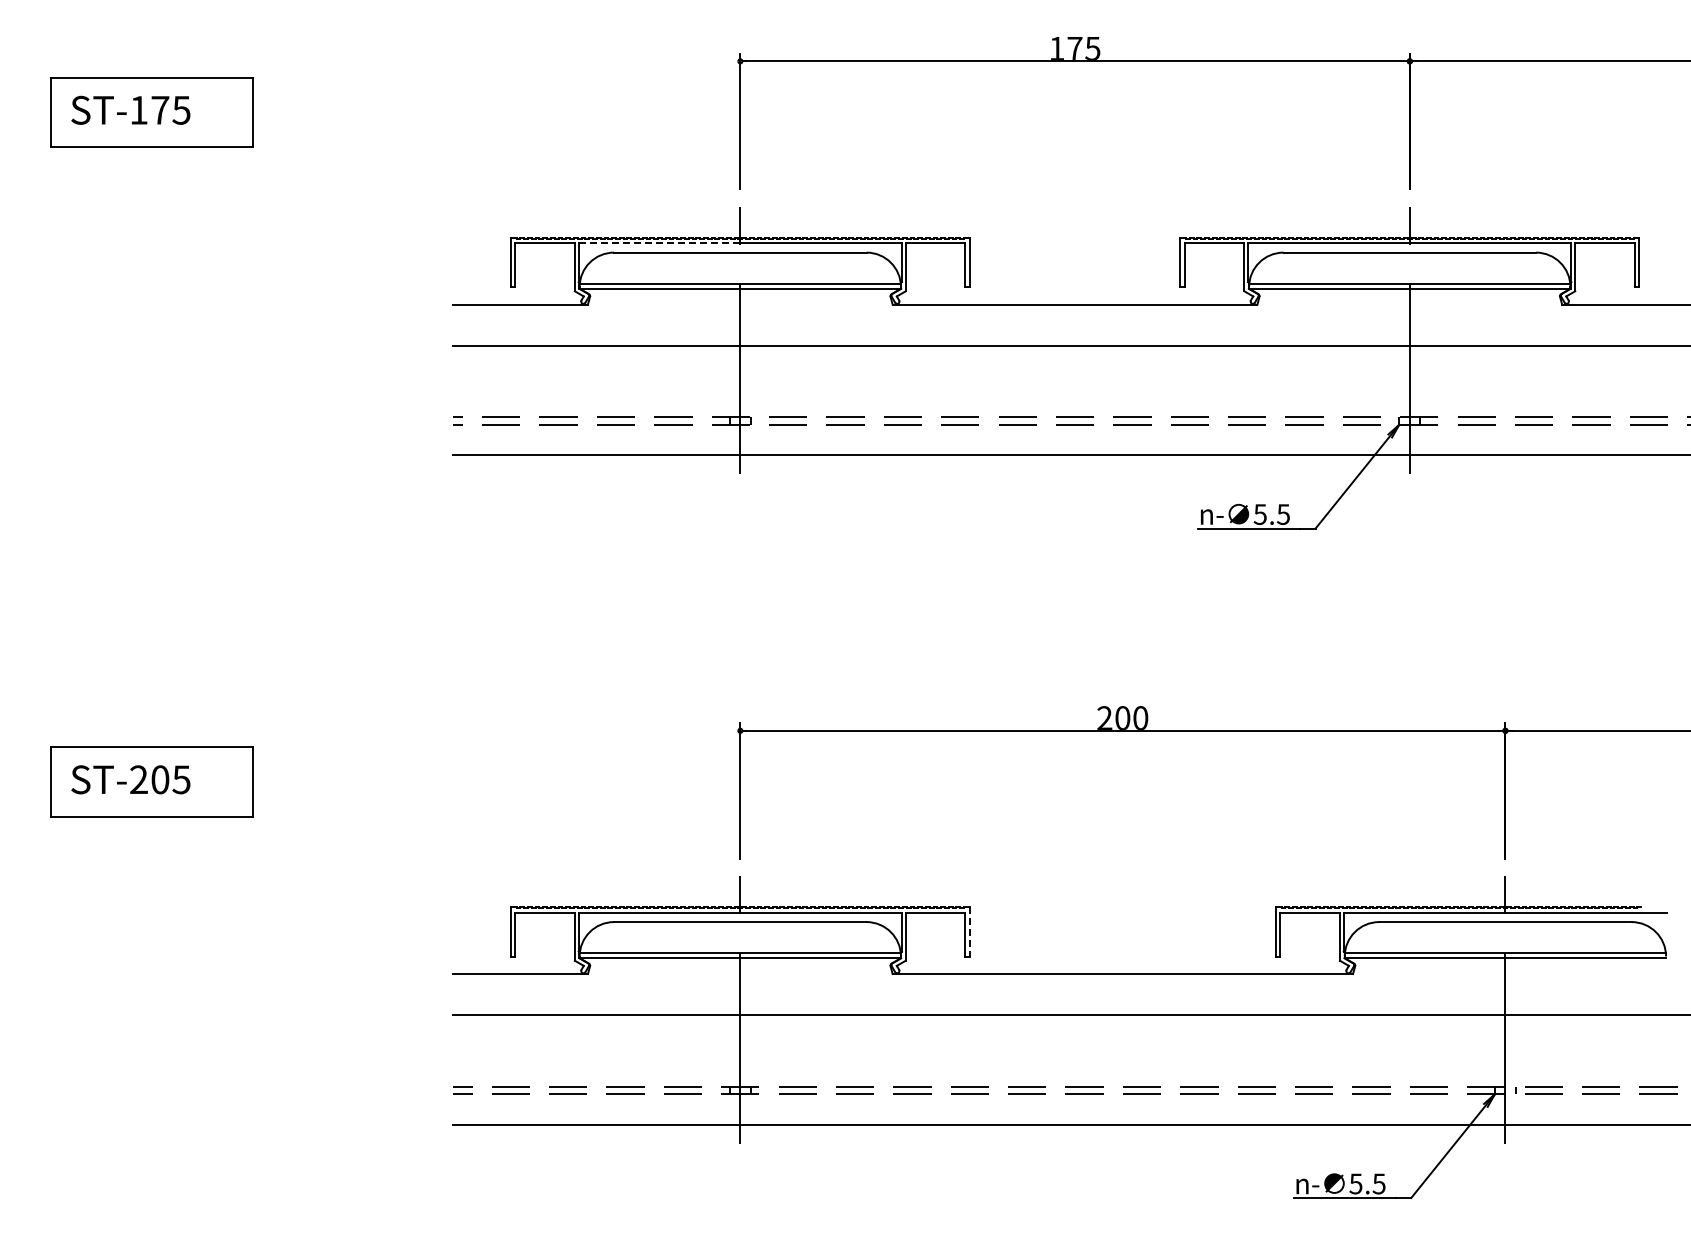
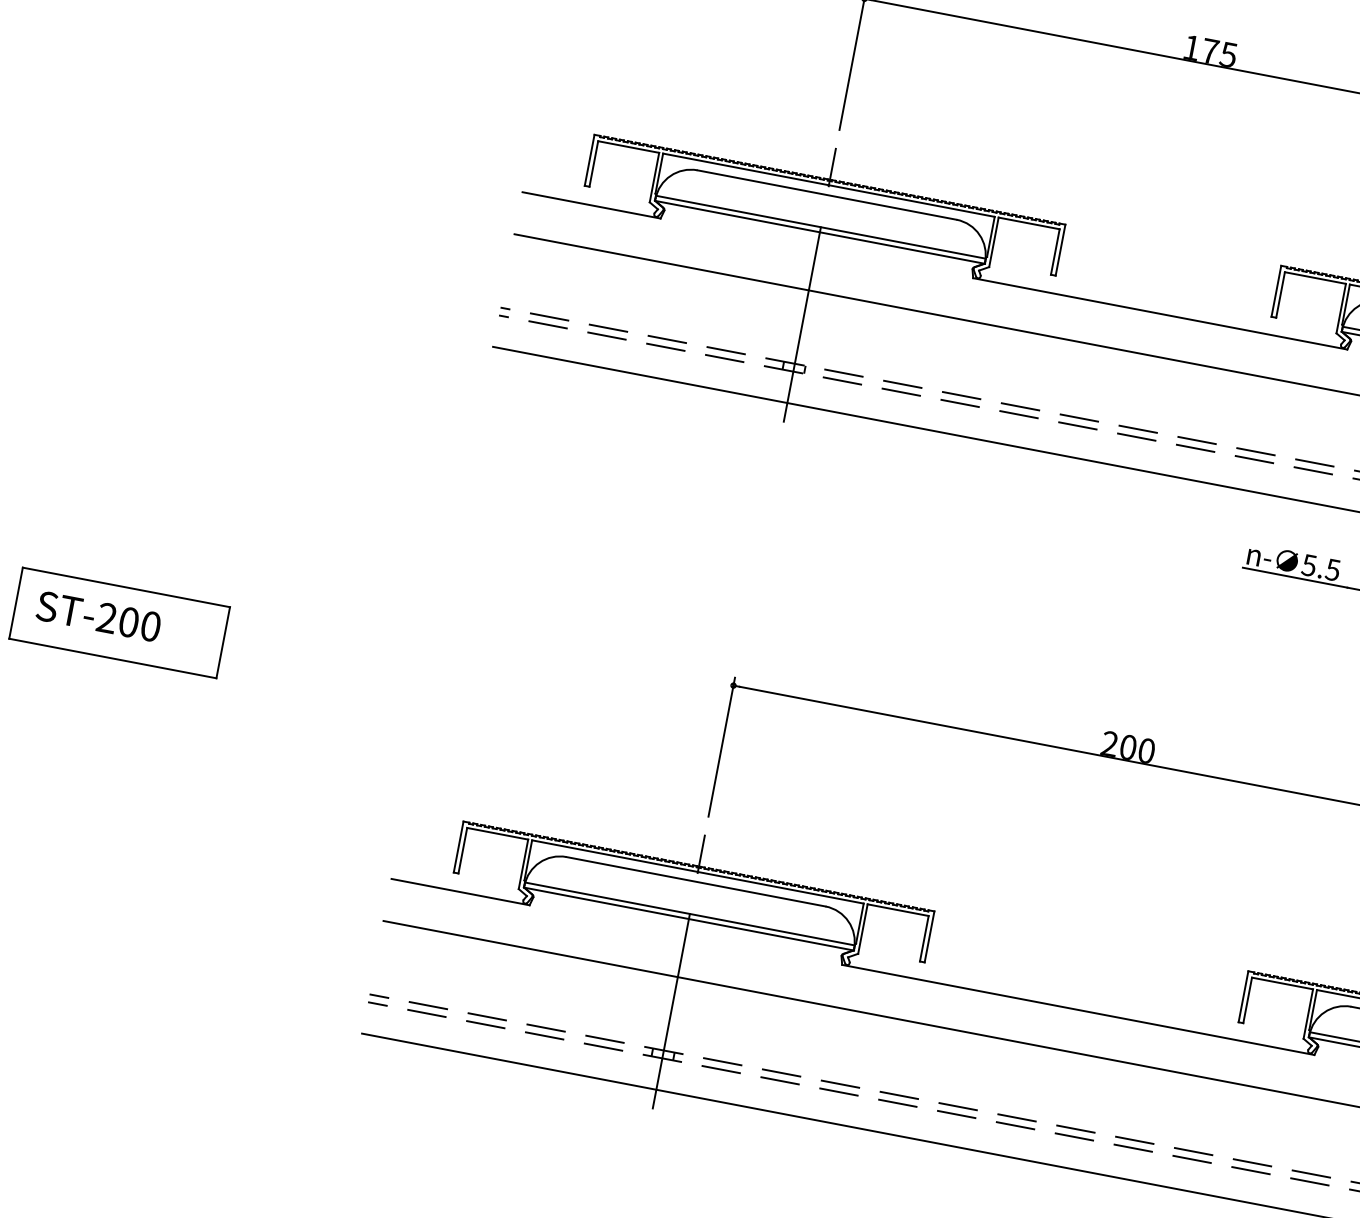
line: (659, 243) -> (745, 169), dashed -> solid
text: (181, 779) -> (150, 626), ST-205 -> ST-200
line: (969, 932) -> (929, 937), dashed -> solid

